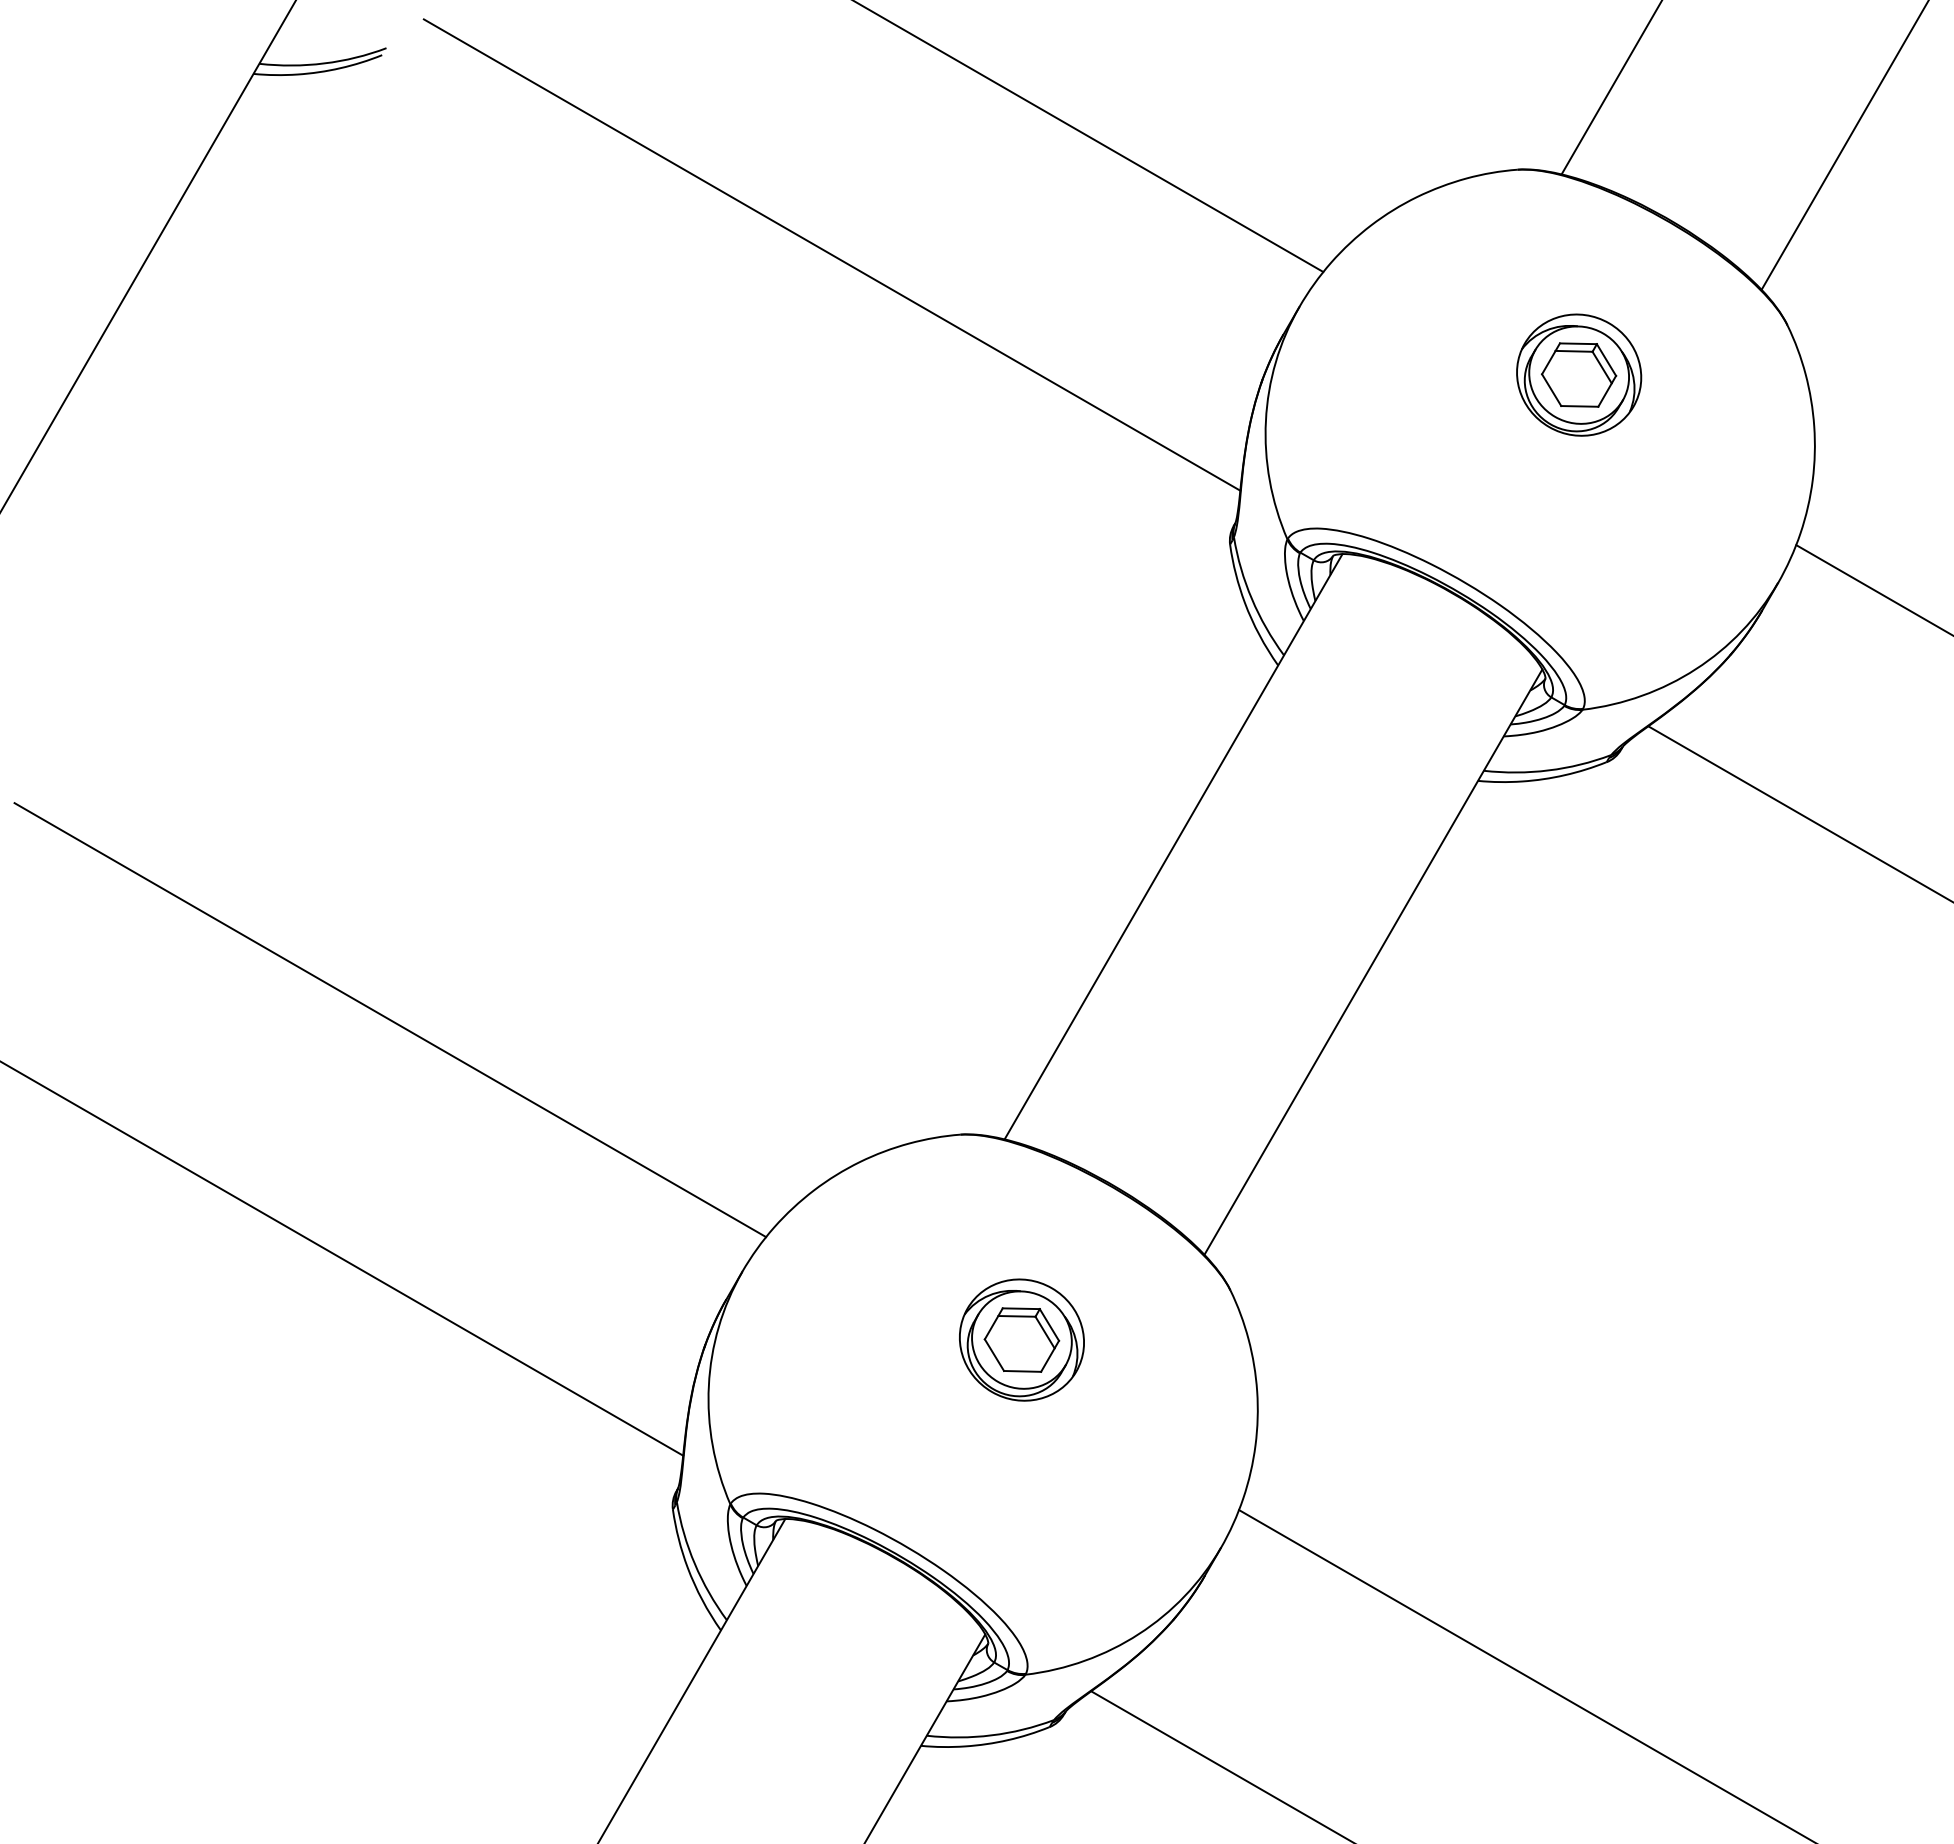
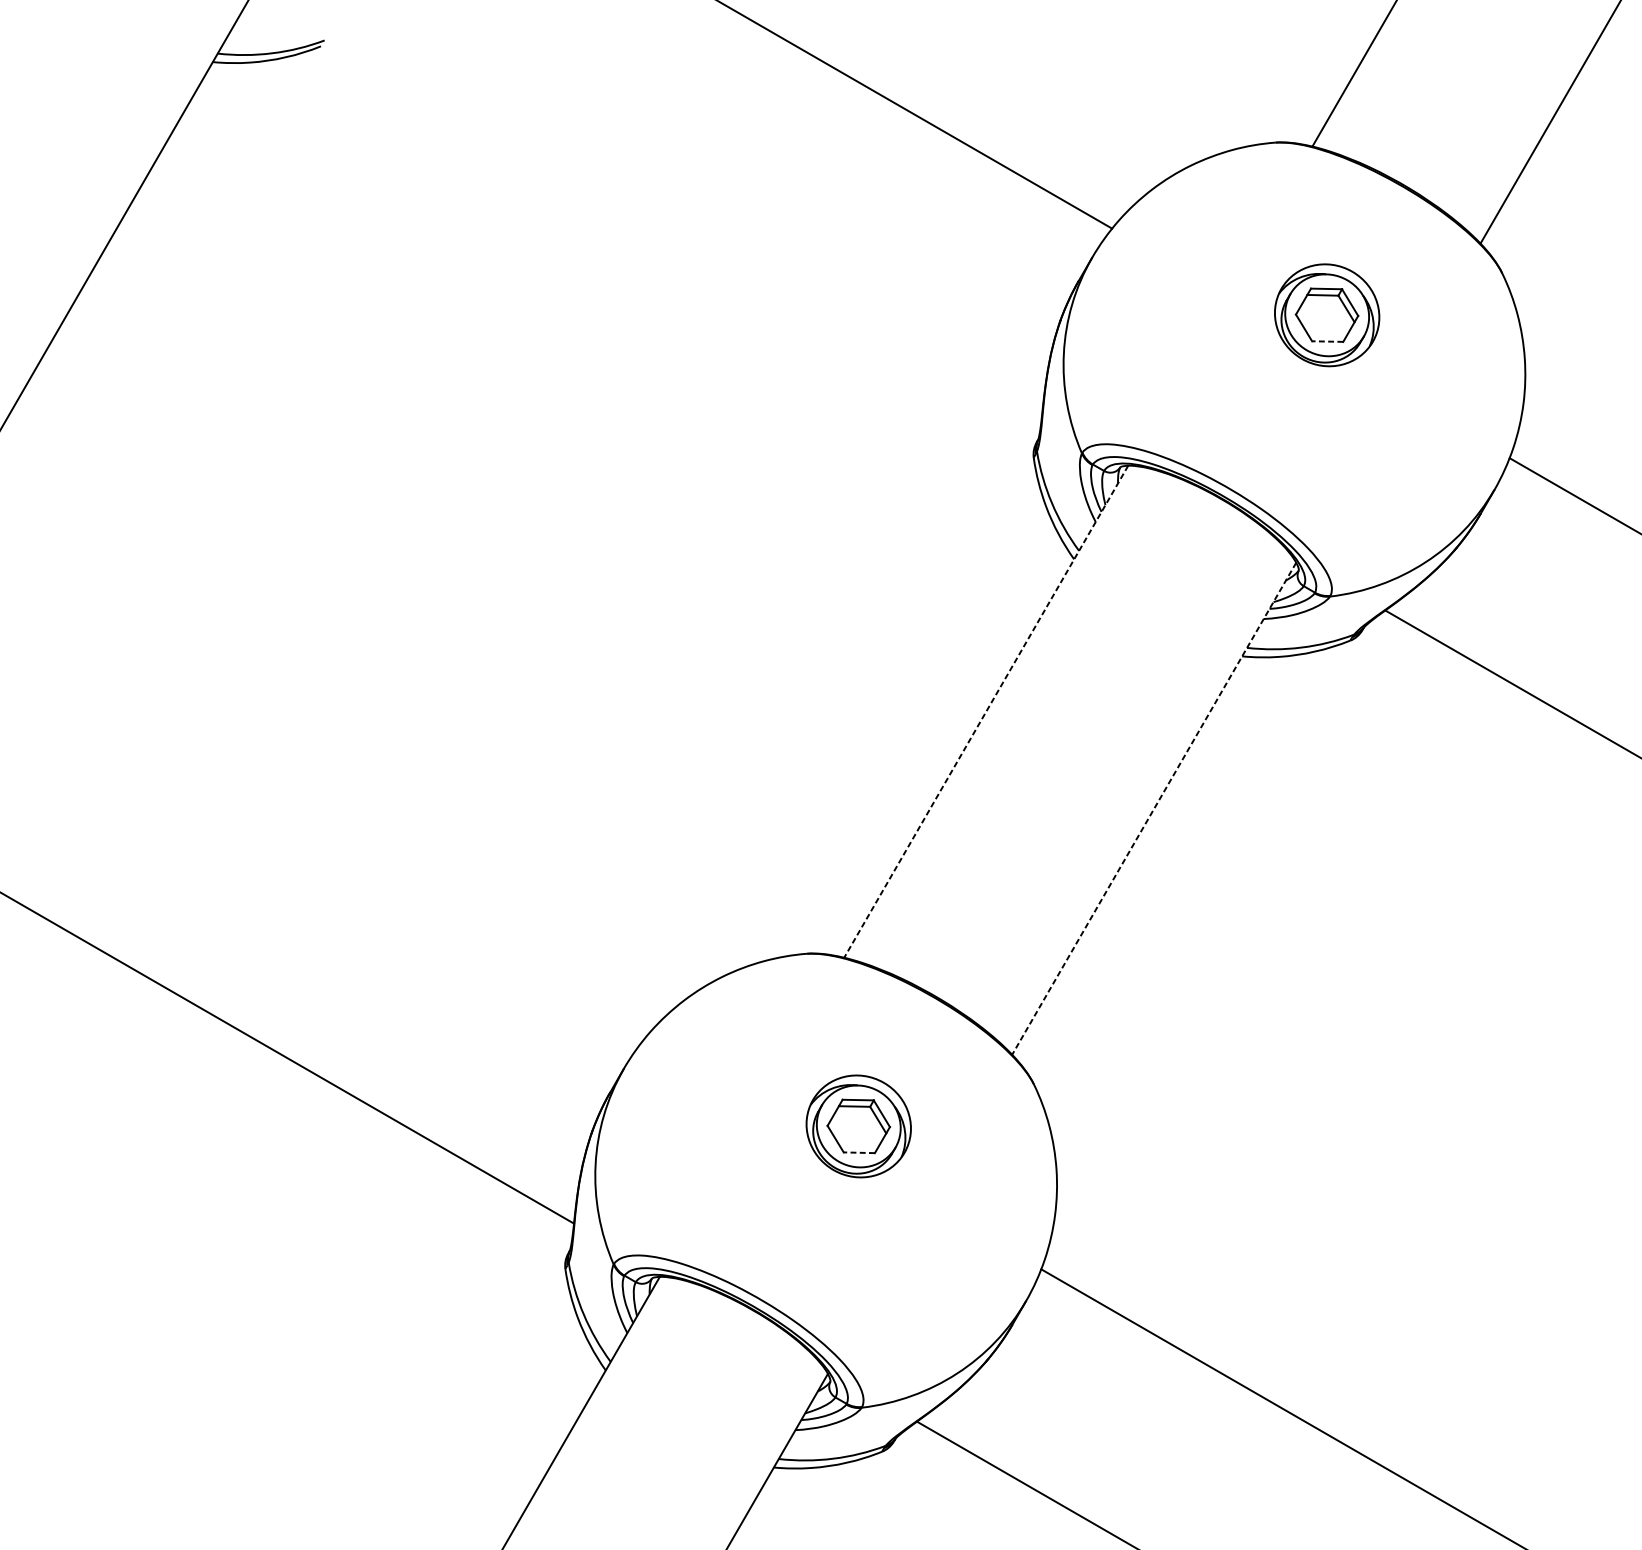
line: (831, 254) -> (698, 213), removed
line: (1579, 406) -> (1327, 341), solid -> dashed
line: (1173, 846) -> (986, 711), solid -> dashed
line: (1373, 962) -> (1154, 809), solid -> dashed
line: (390, 1020) -> (327, 857), removed
line: (1022, 1371) -> (859, 1152), solid -> dashed

